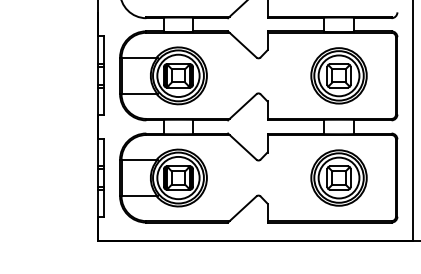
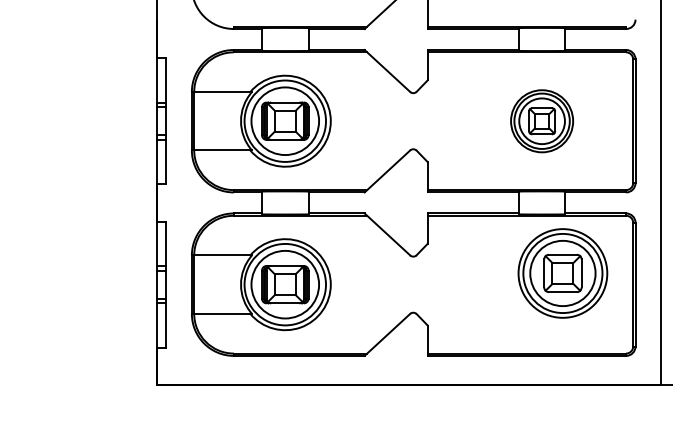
part: (338, 75) -> (541, 120), size x0.7
part: (338, 177) -> (562, 272), moved

